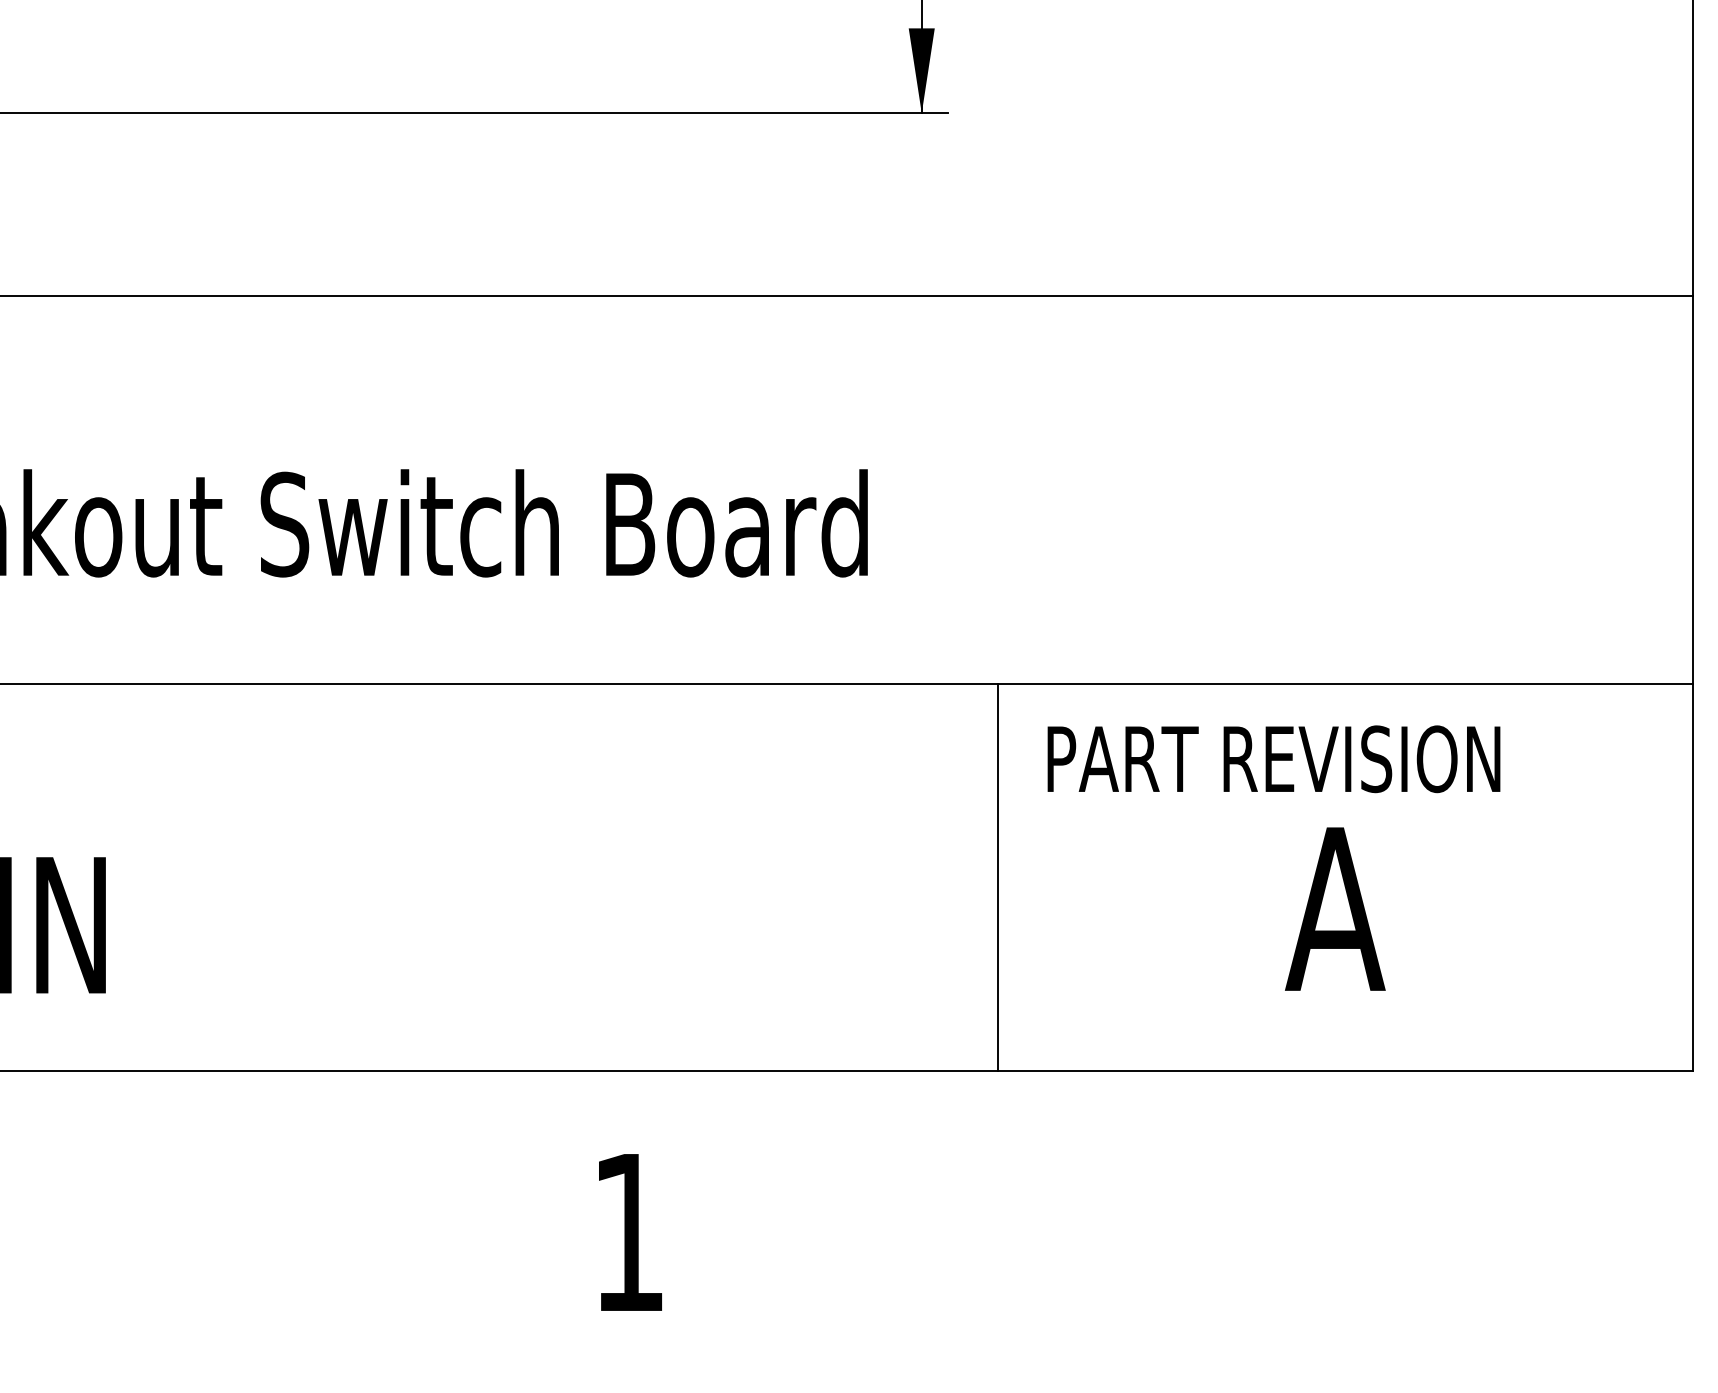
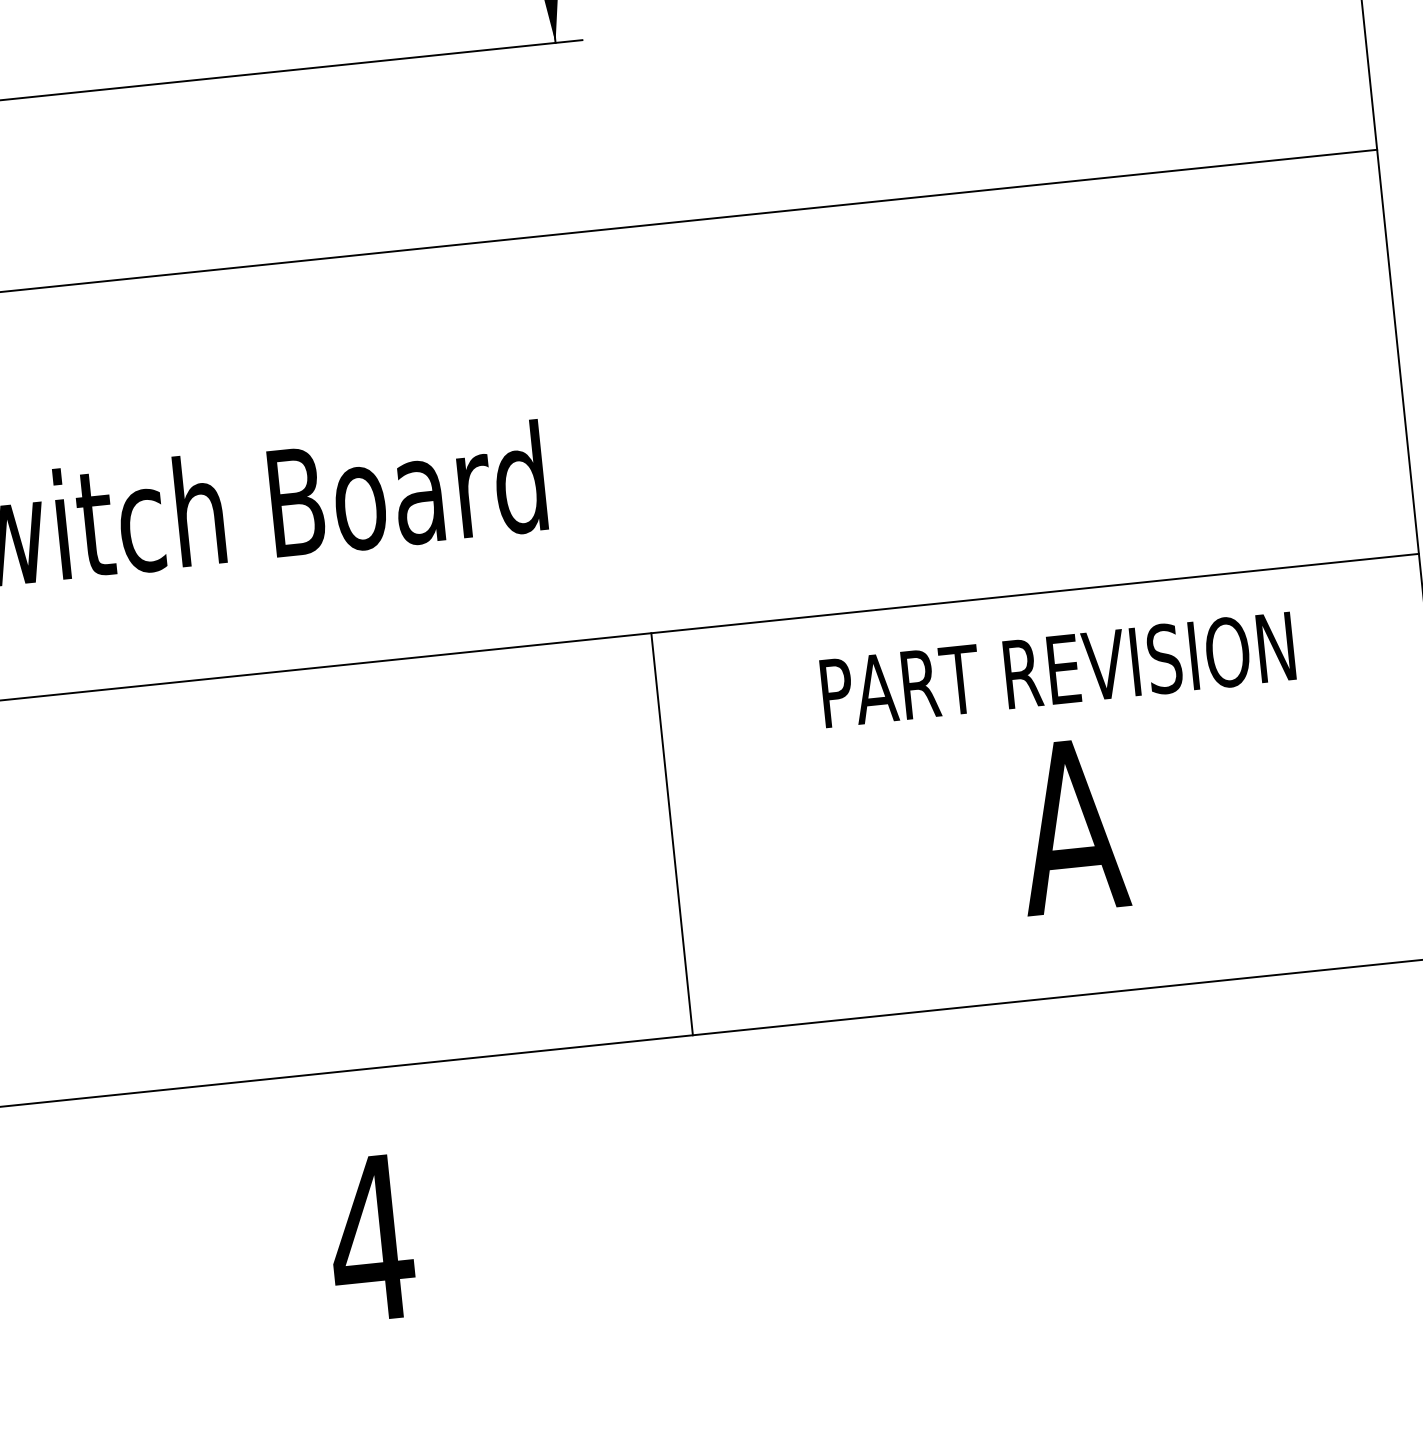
text: (1273, 759) -> (1057, 670), moved
line: (997, 877) -> (671, 834), moved
text: (628, 1232) -> (370, 1238), 1 -> 4

